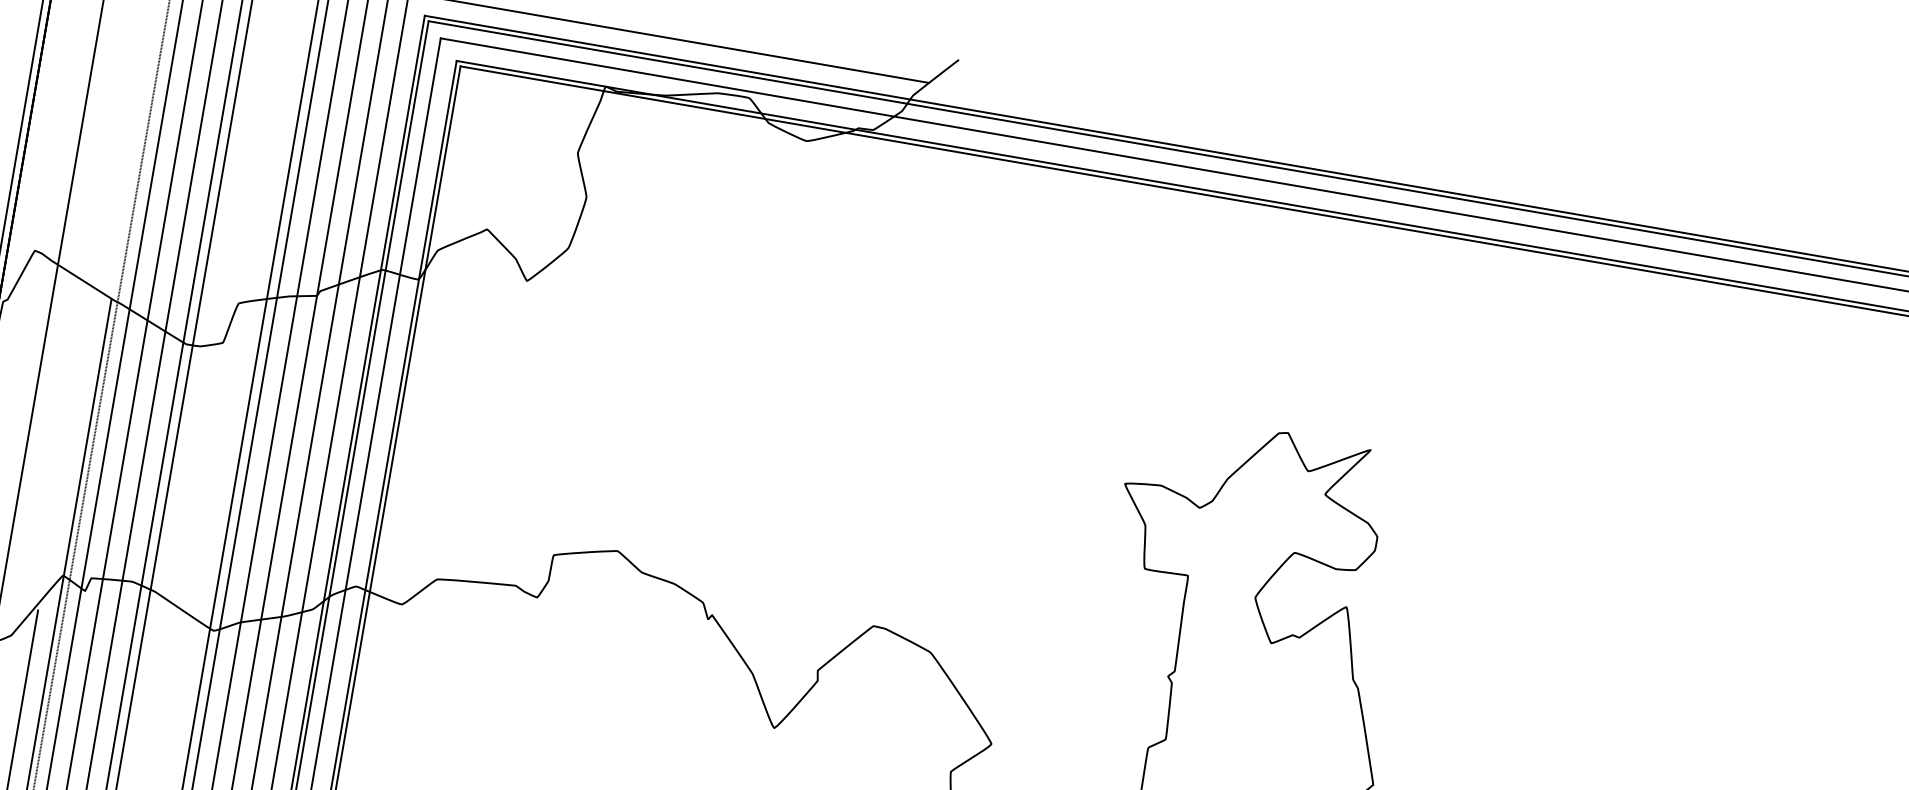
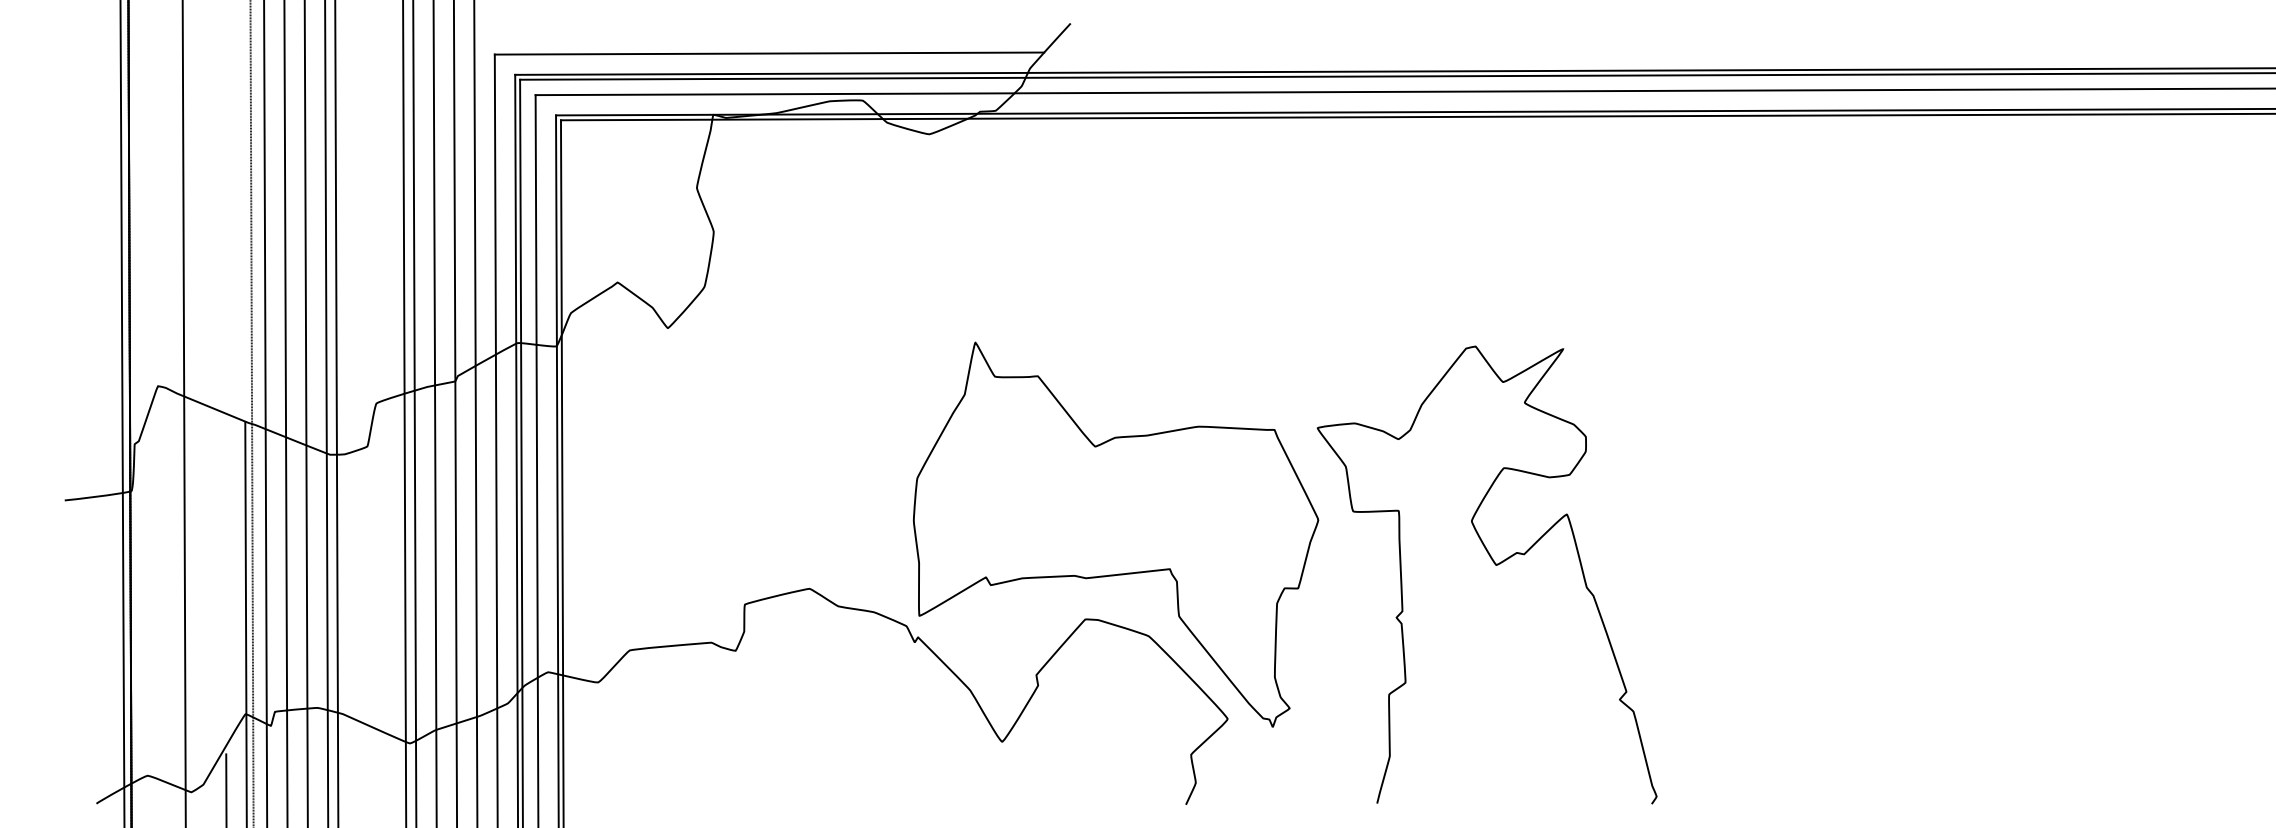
part: (917, 550) -> (1116, 534), added

